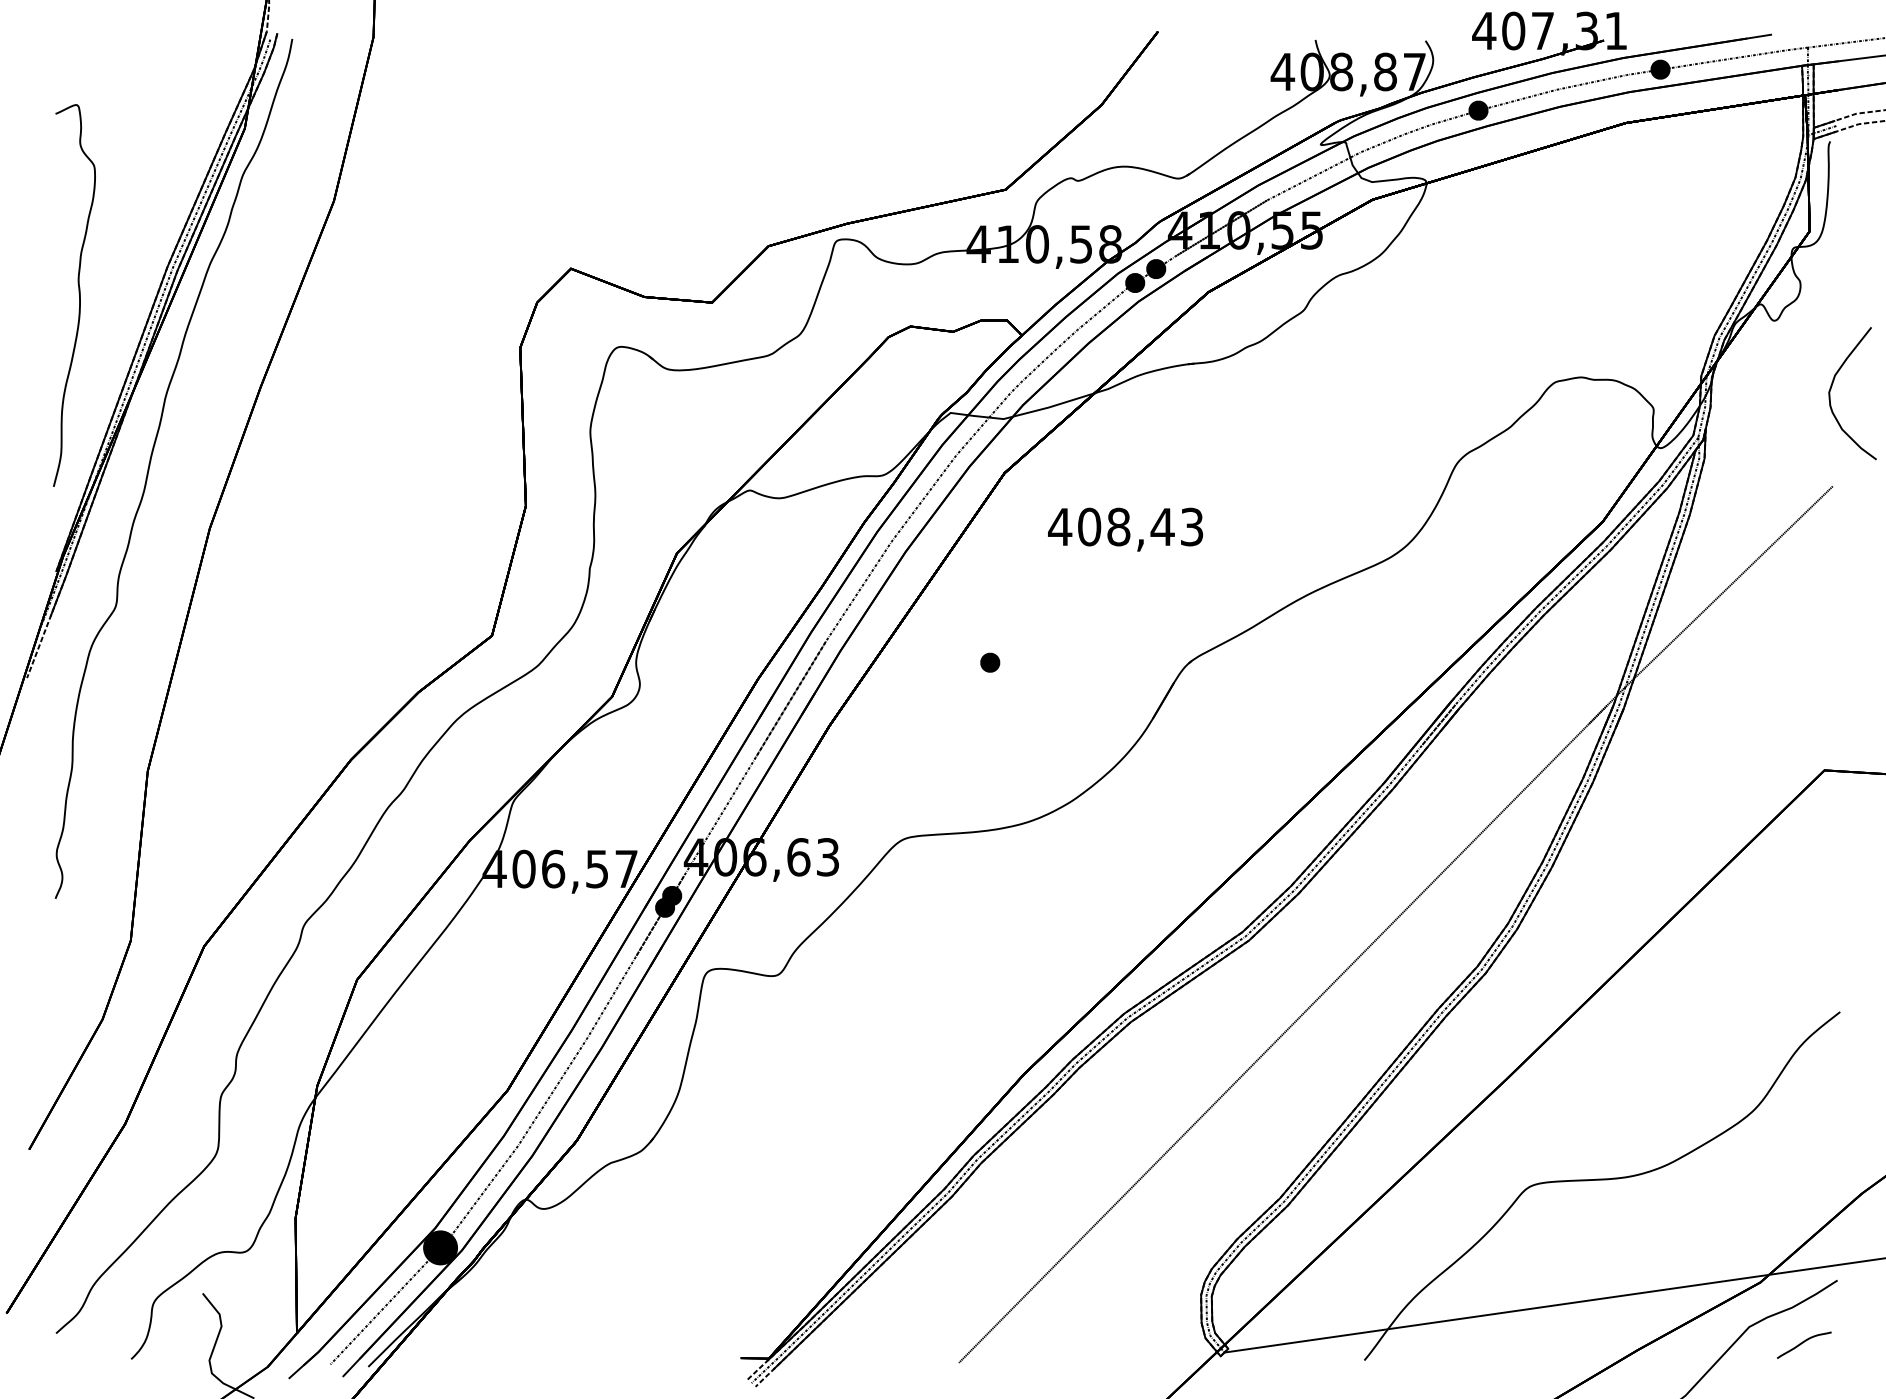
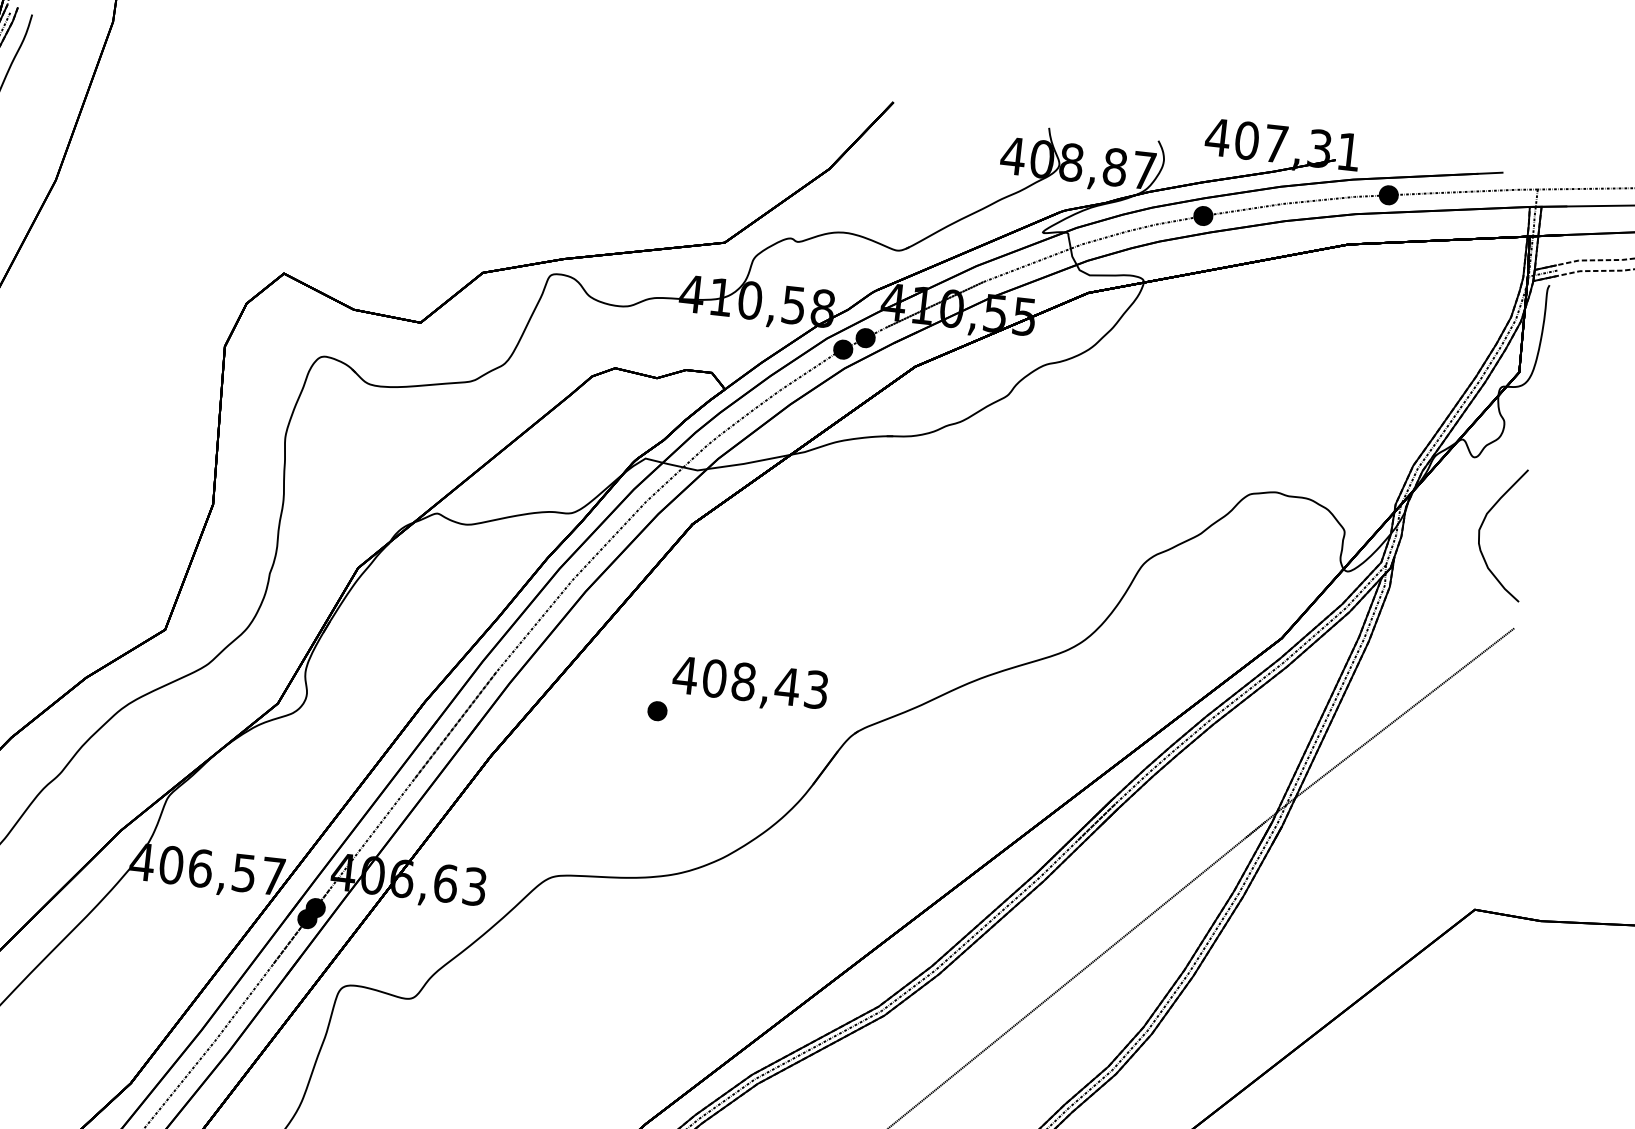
curve: (1832, 386) -> (1483, 524), moved
text: (1125, 529) -> (750, 684), moved

